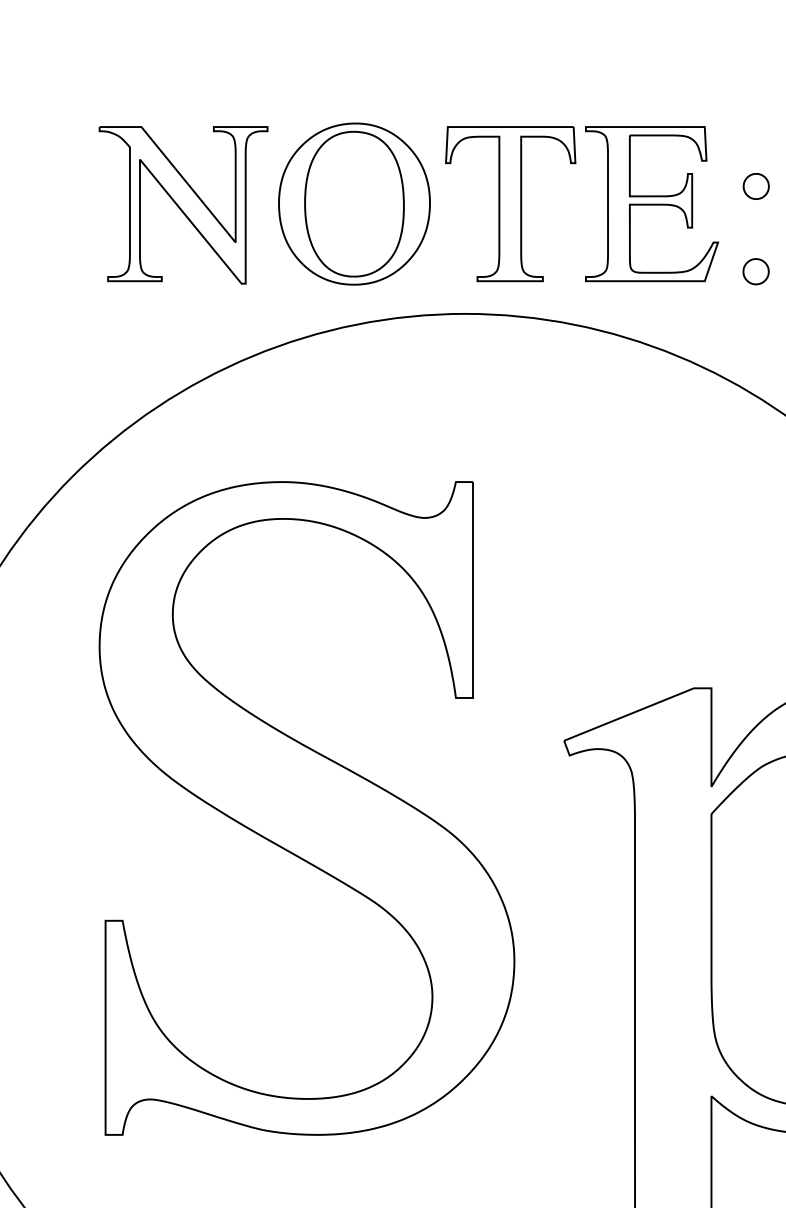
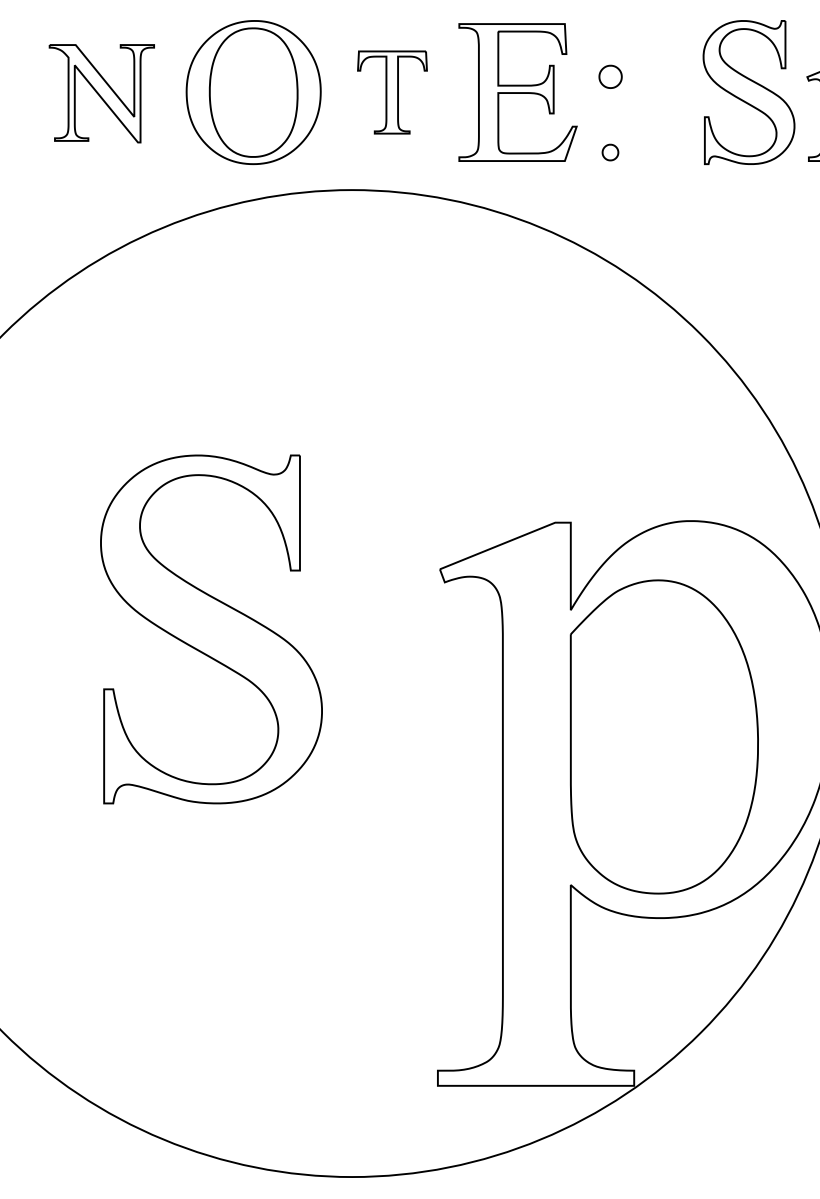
part: (510, 204) -> (392, 92), size x0.6
part: (183, 205) -> (101, 93), size x0.7
part: (756, 271) -> (610, 152), size x0.7
part: (306, 808) -> (211, 629), size x0.6

